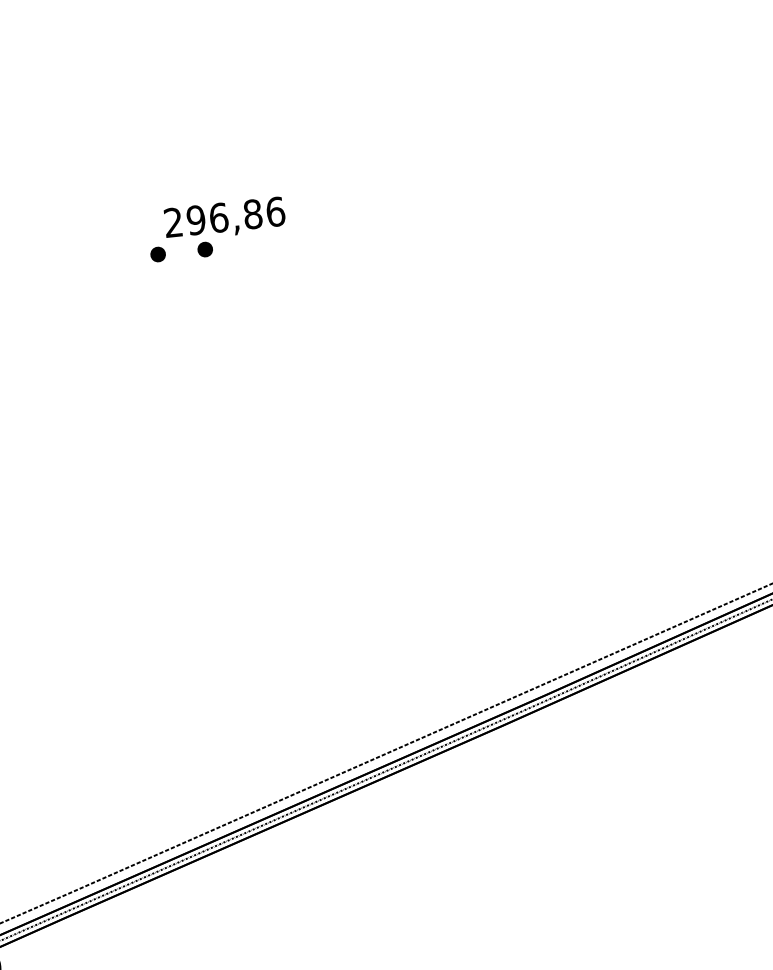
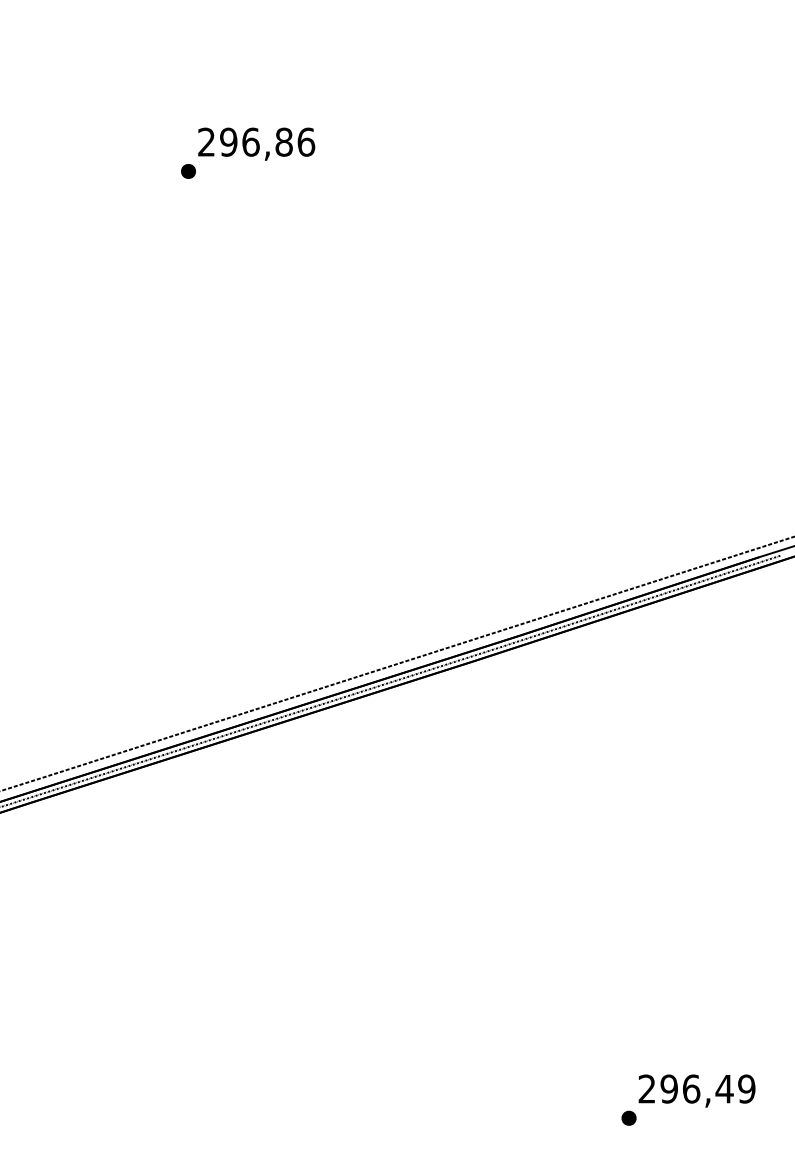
part: (205, 249) -> (234, 171), removed

